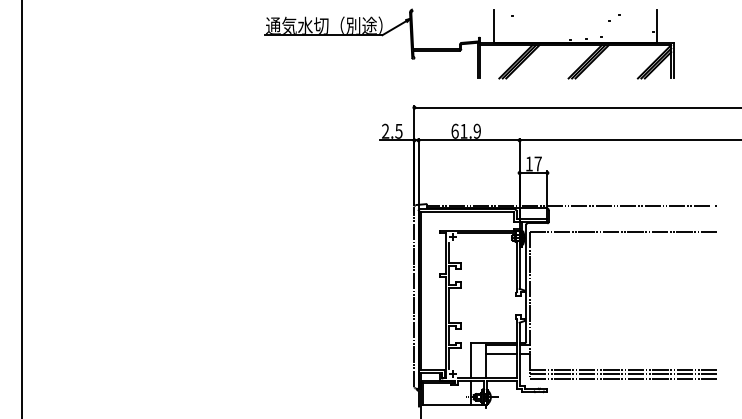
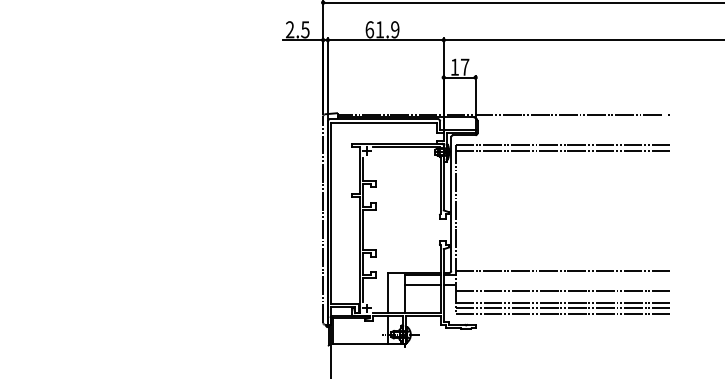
line: (623, 236) -> (562, 150), added
line: (623, 342) -> (562, 271), added
line: (623, 359) -> (562, 291), added

